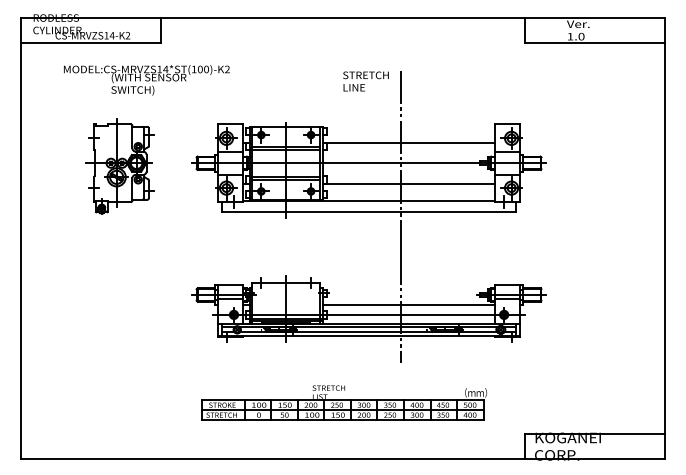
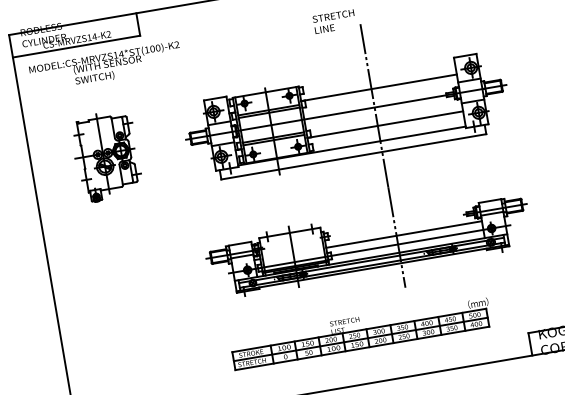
text: (146, 80) -> (105, 67), moved
text: (365, 81) -> (333, 21), moved
part: (119, 166) -> (106, 156), moved

